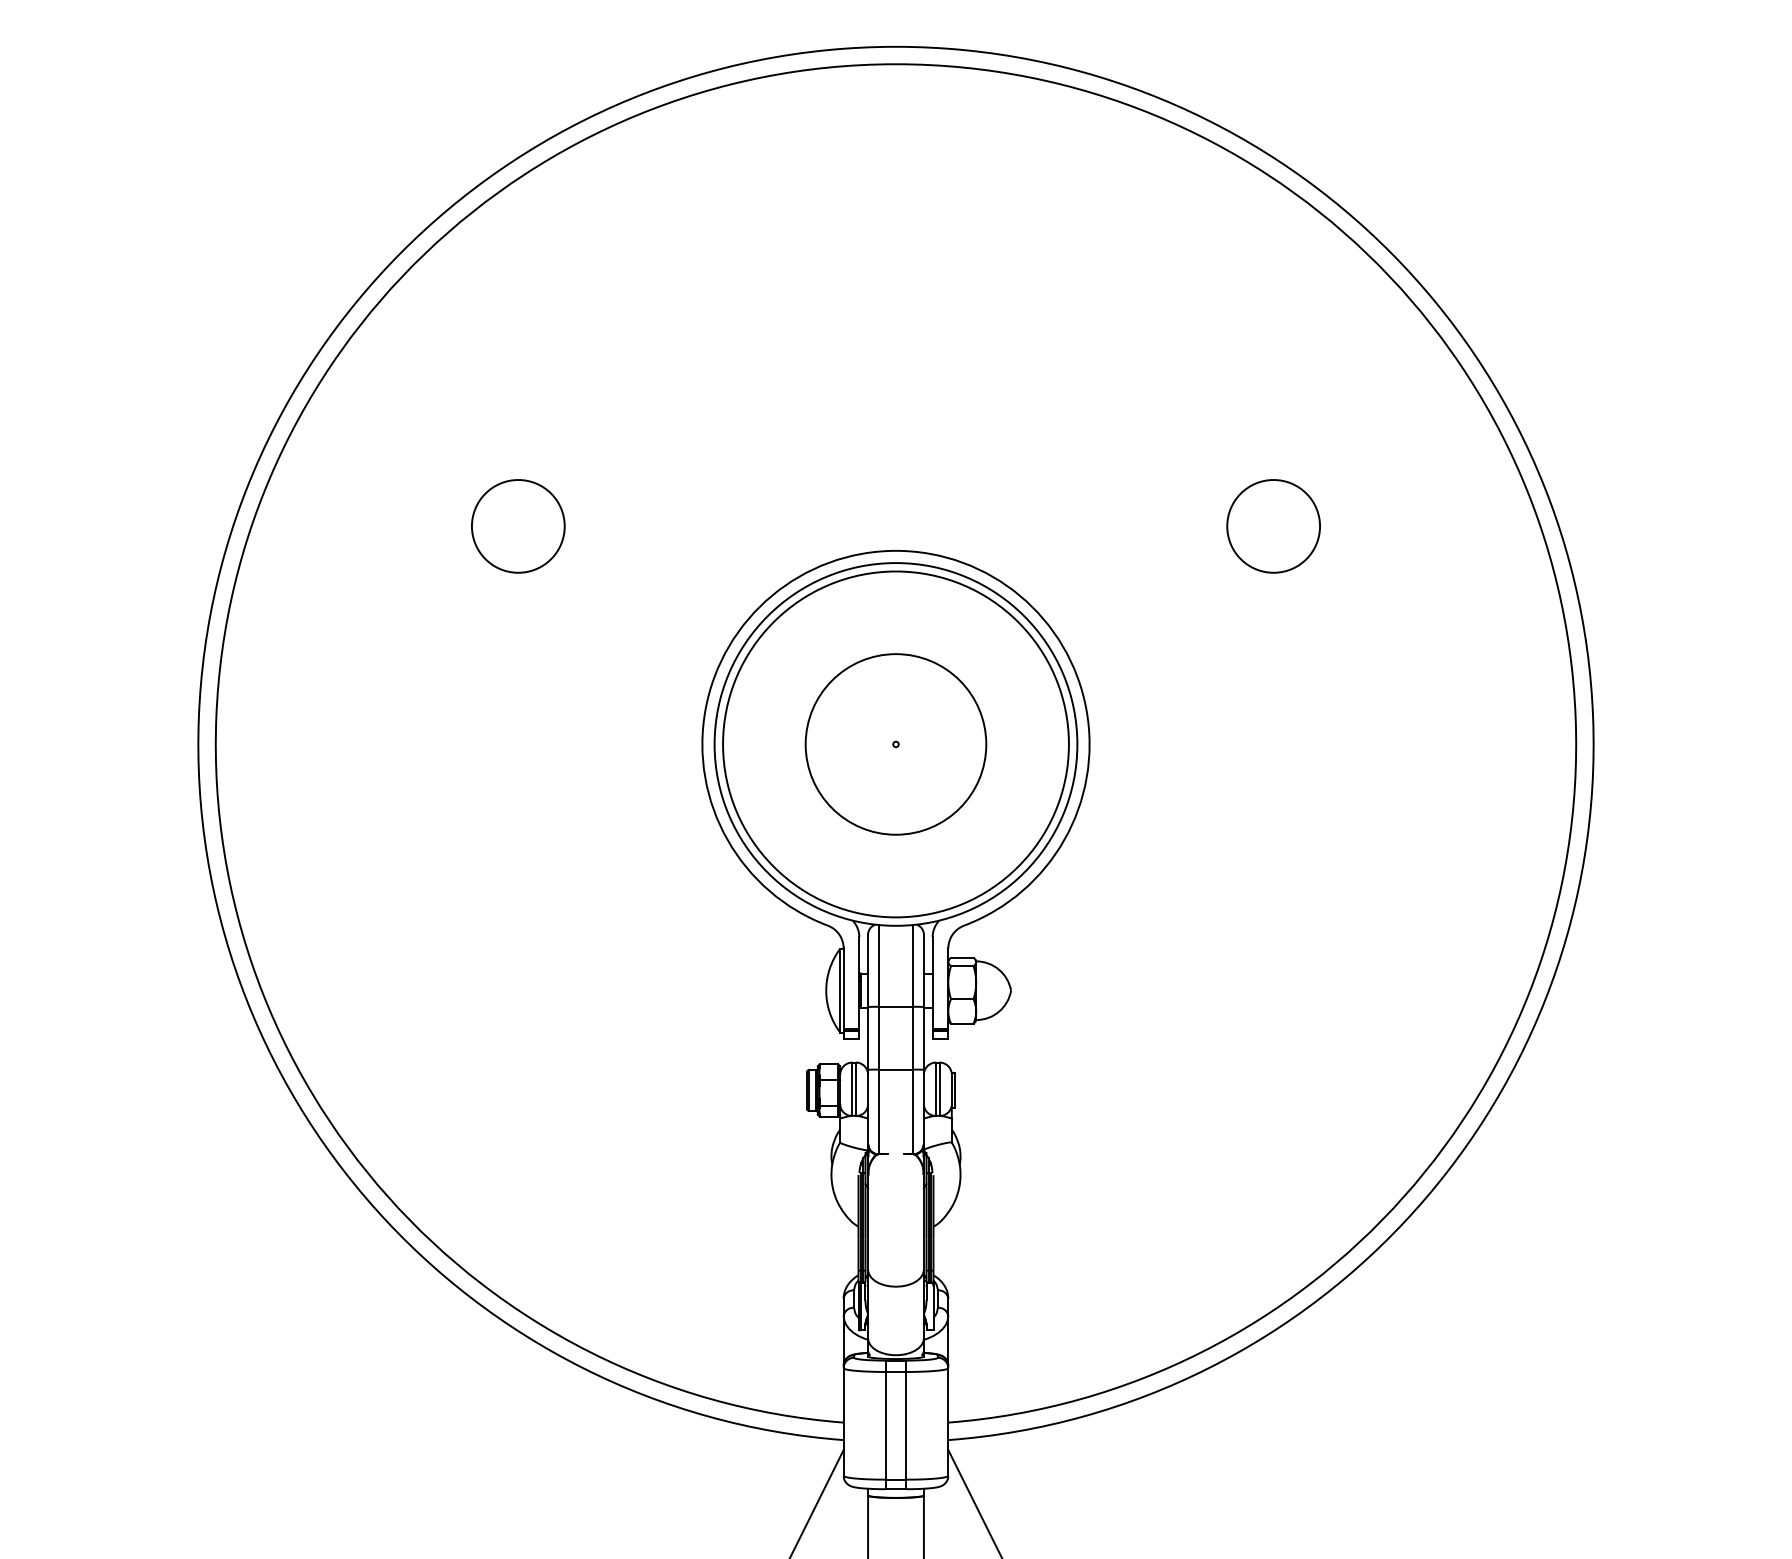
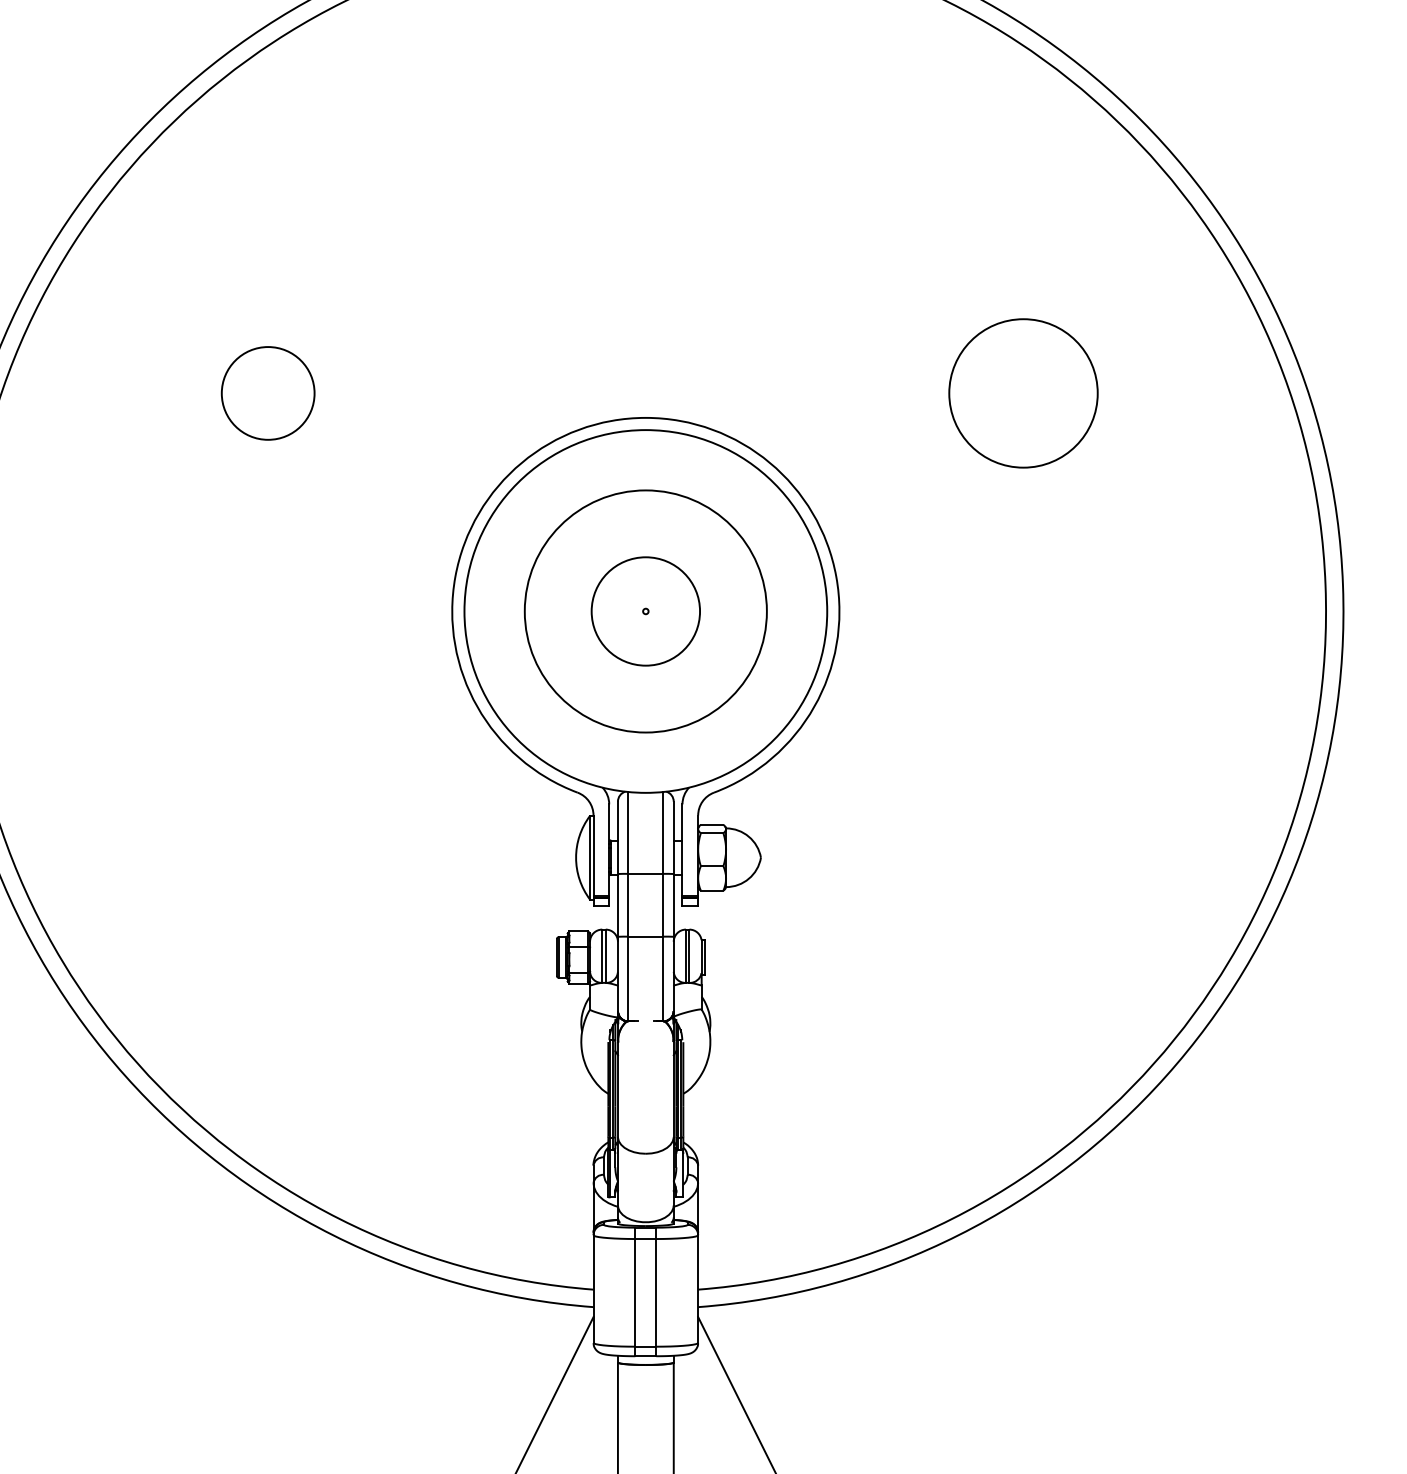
circle: (1273, 526) -> (1023, 393), size x1.6
circle: (895, 744) -> (645, 611), size x0.6
circle: (895, 744) -> (645, 611), size x0.7

